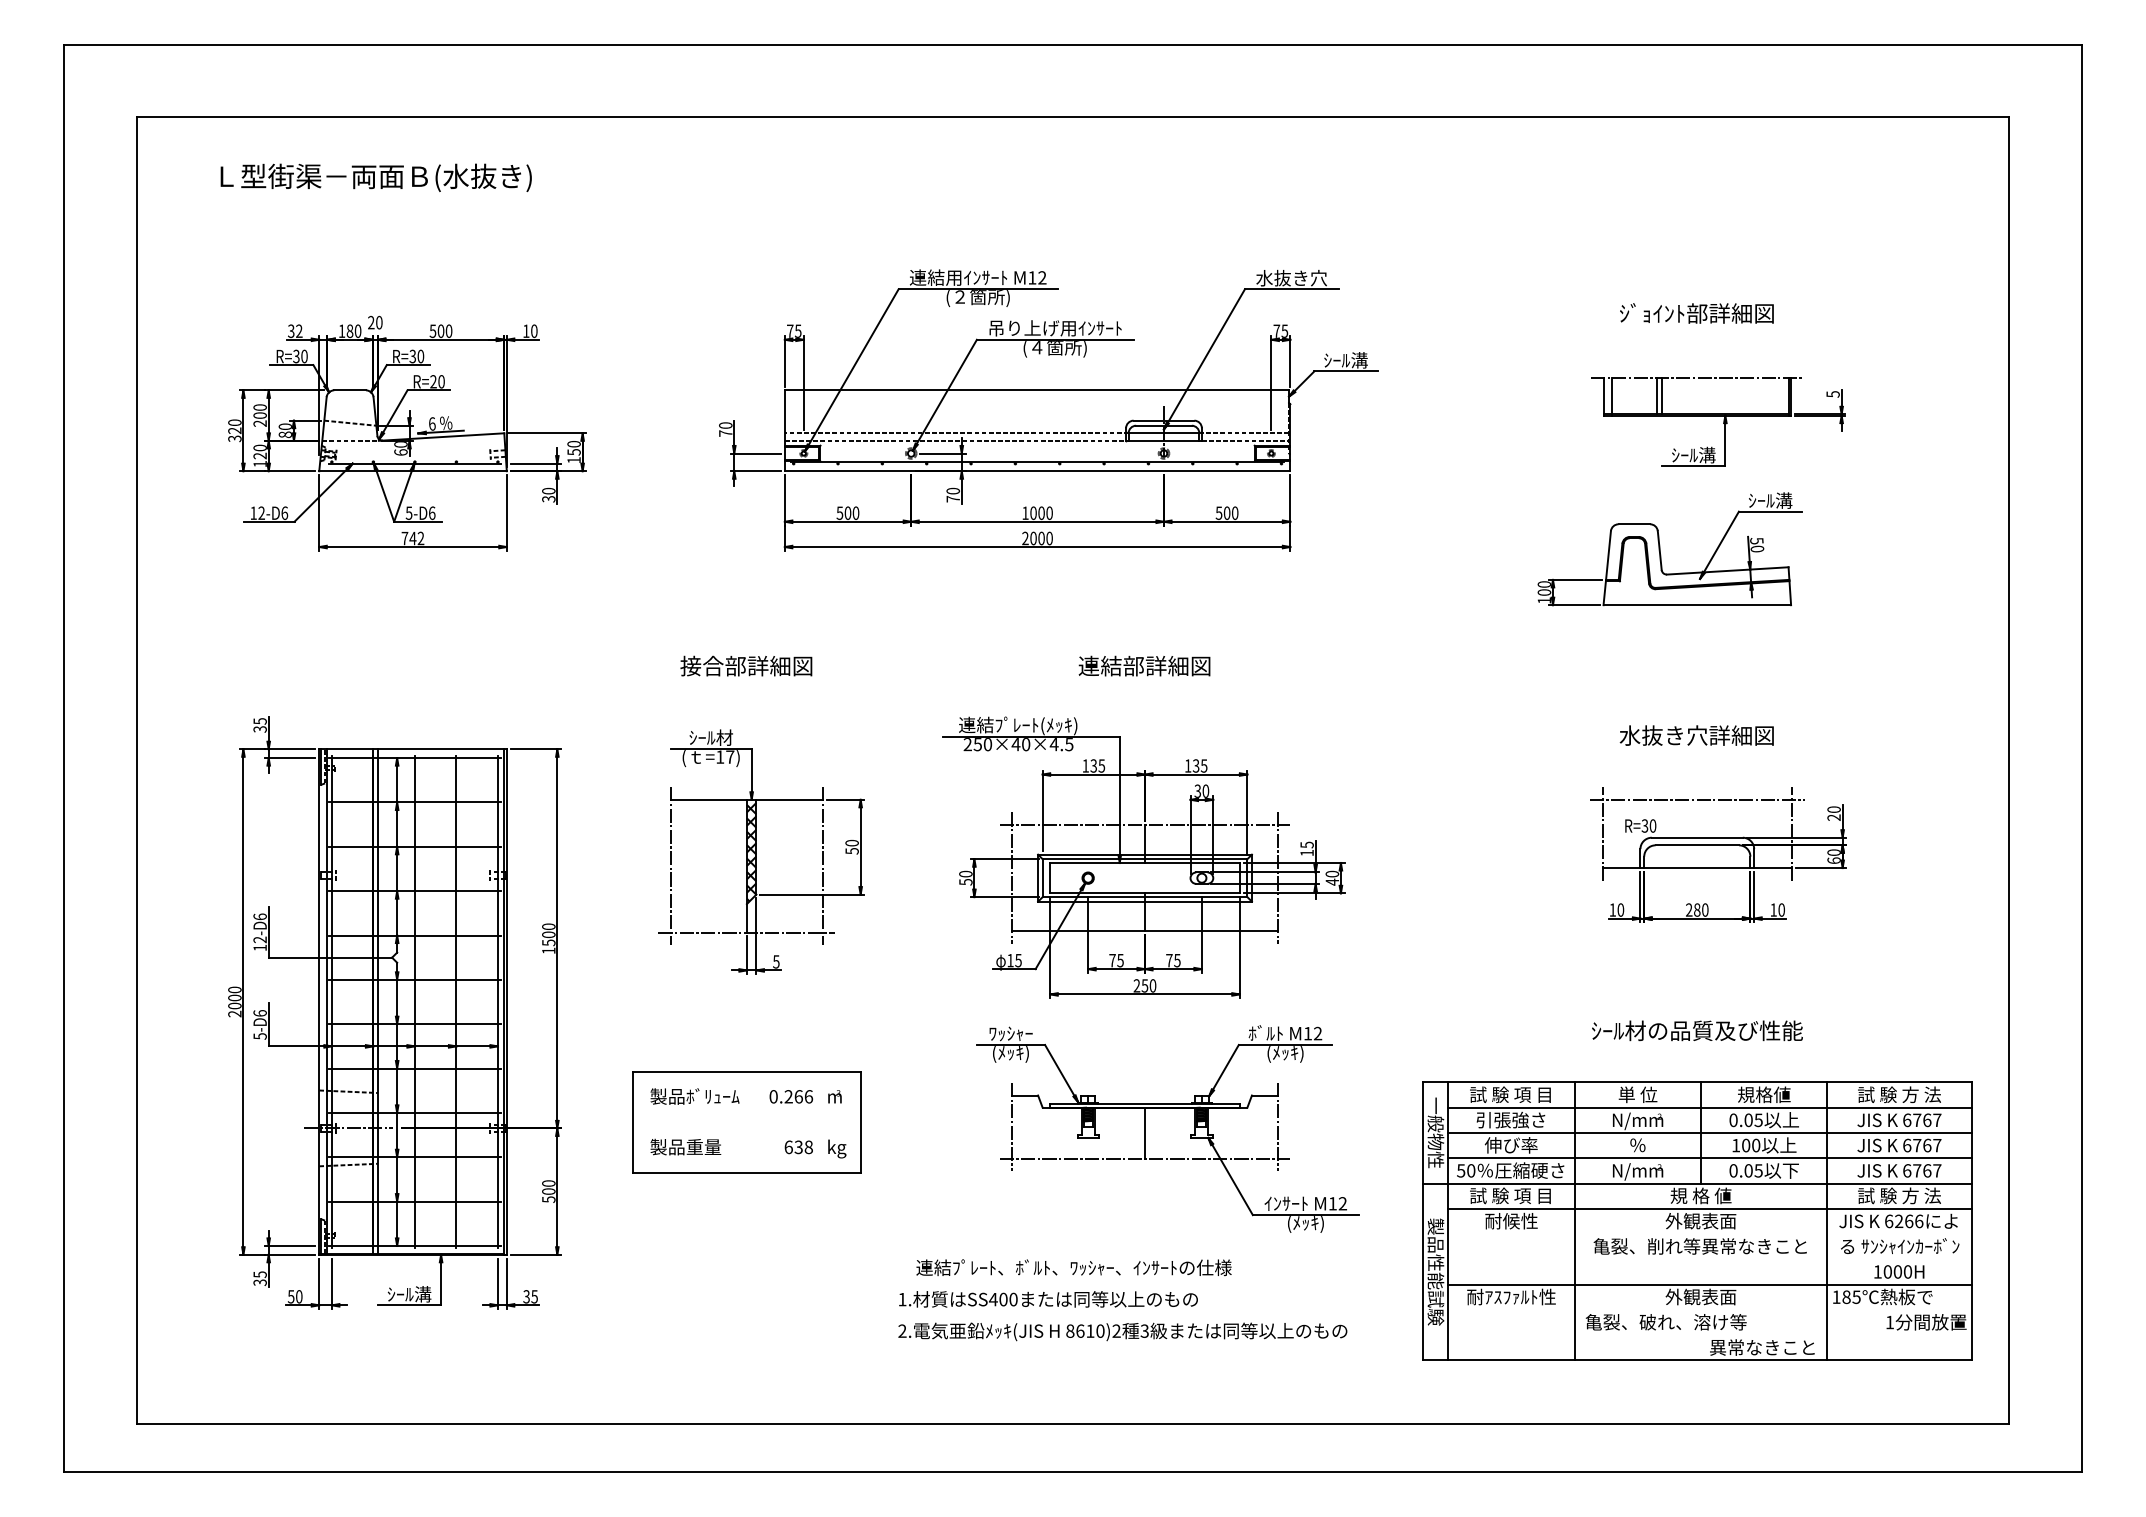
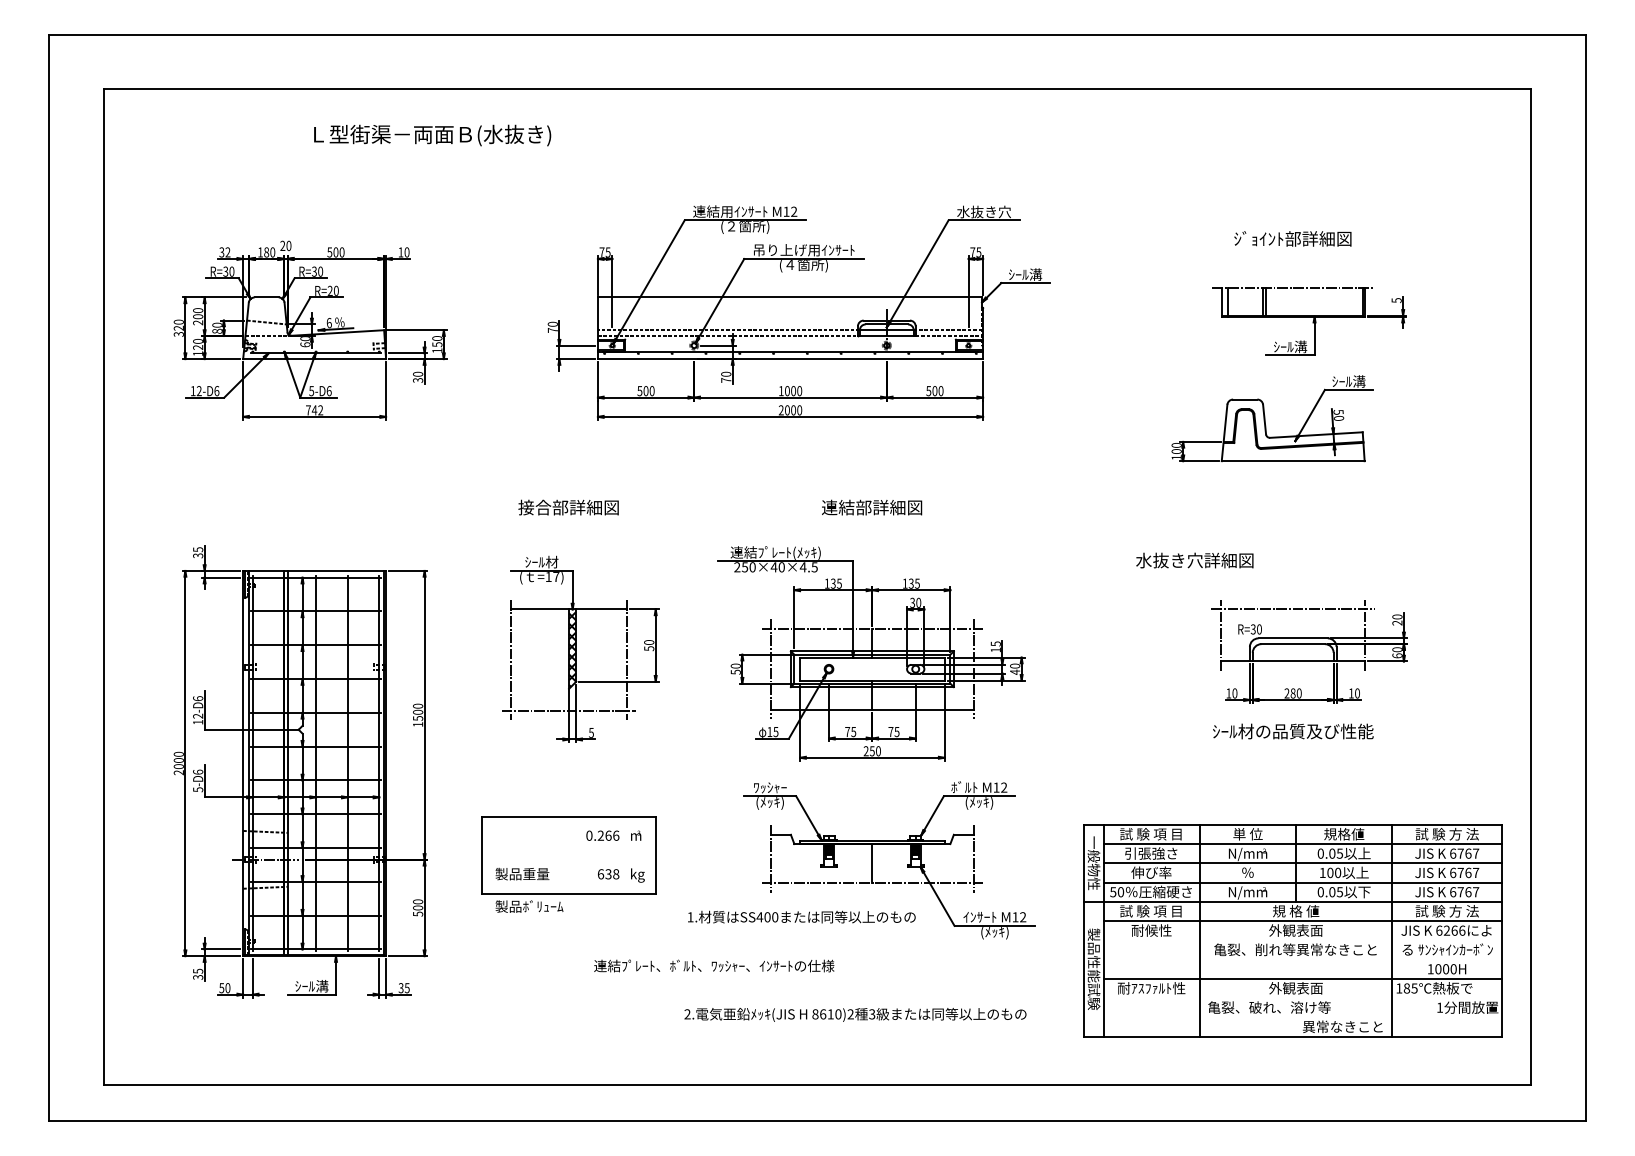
text: (376, 177) -> (432, 135), moved
text: (1696, 735) -> (1194, 560), moved
text: (1697, 1030) -> (1293, 731), moved
text: (695, 1096) -> (529, 906), moved
text: (1074, 1267) -> (714, 965), moved
text: (1048, 1298) -> (801, 916), moved

